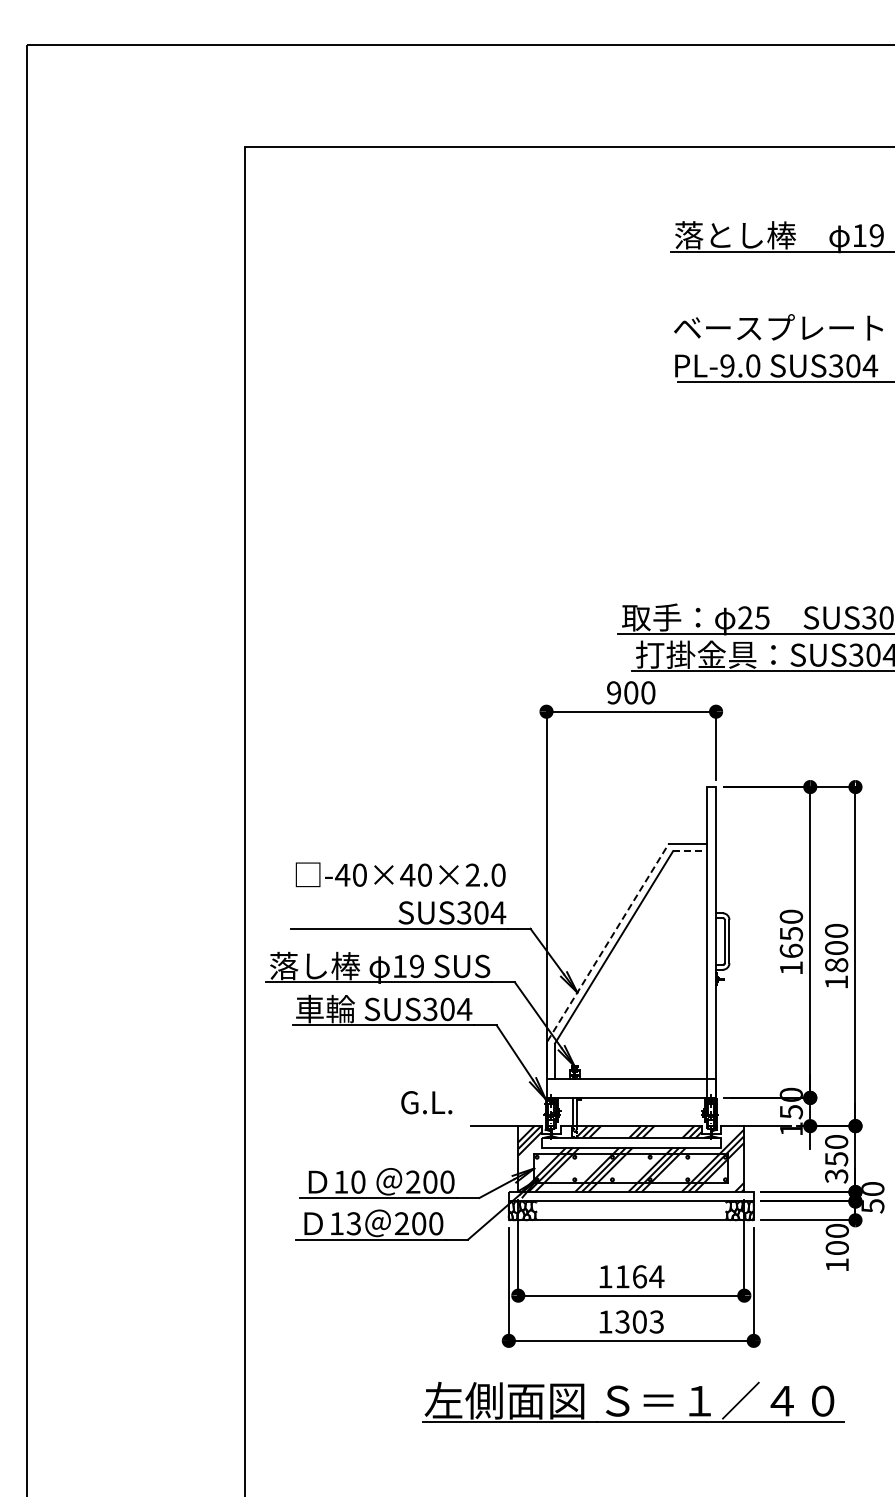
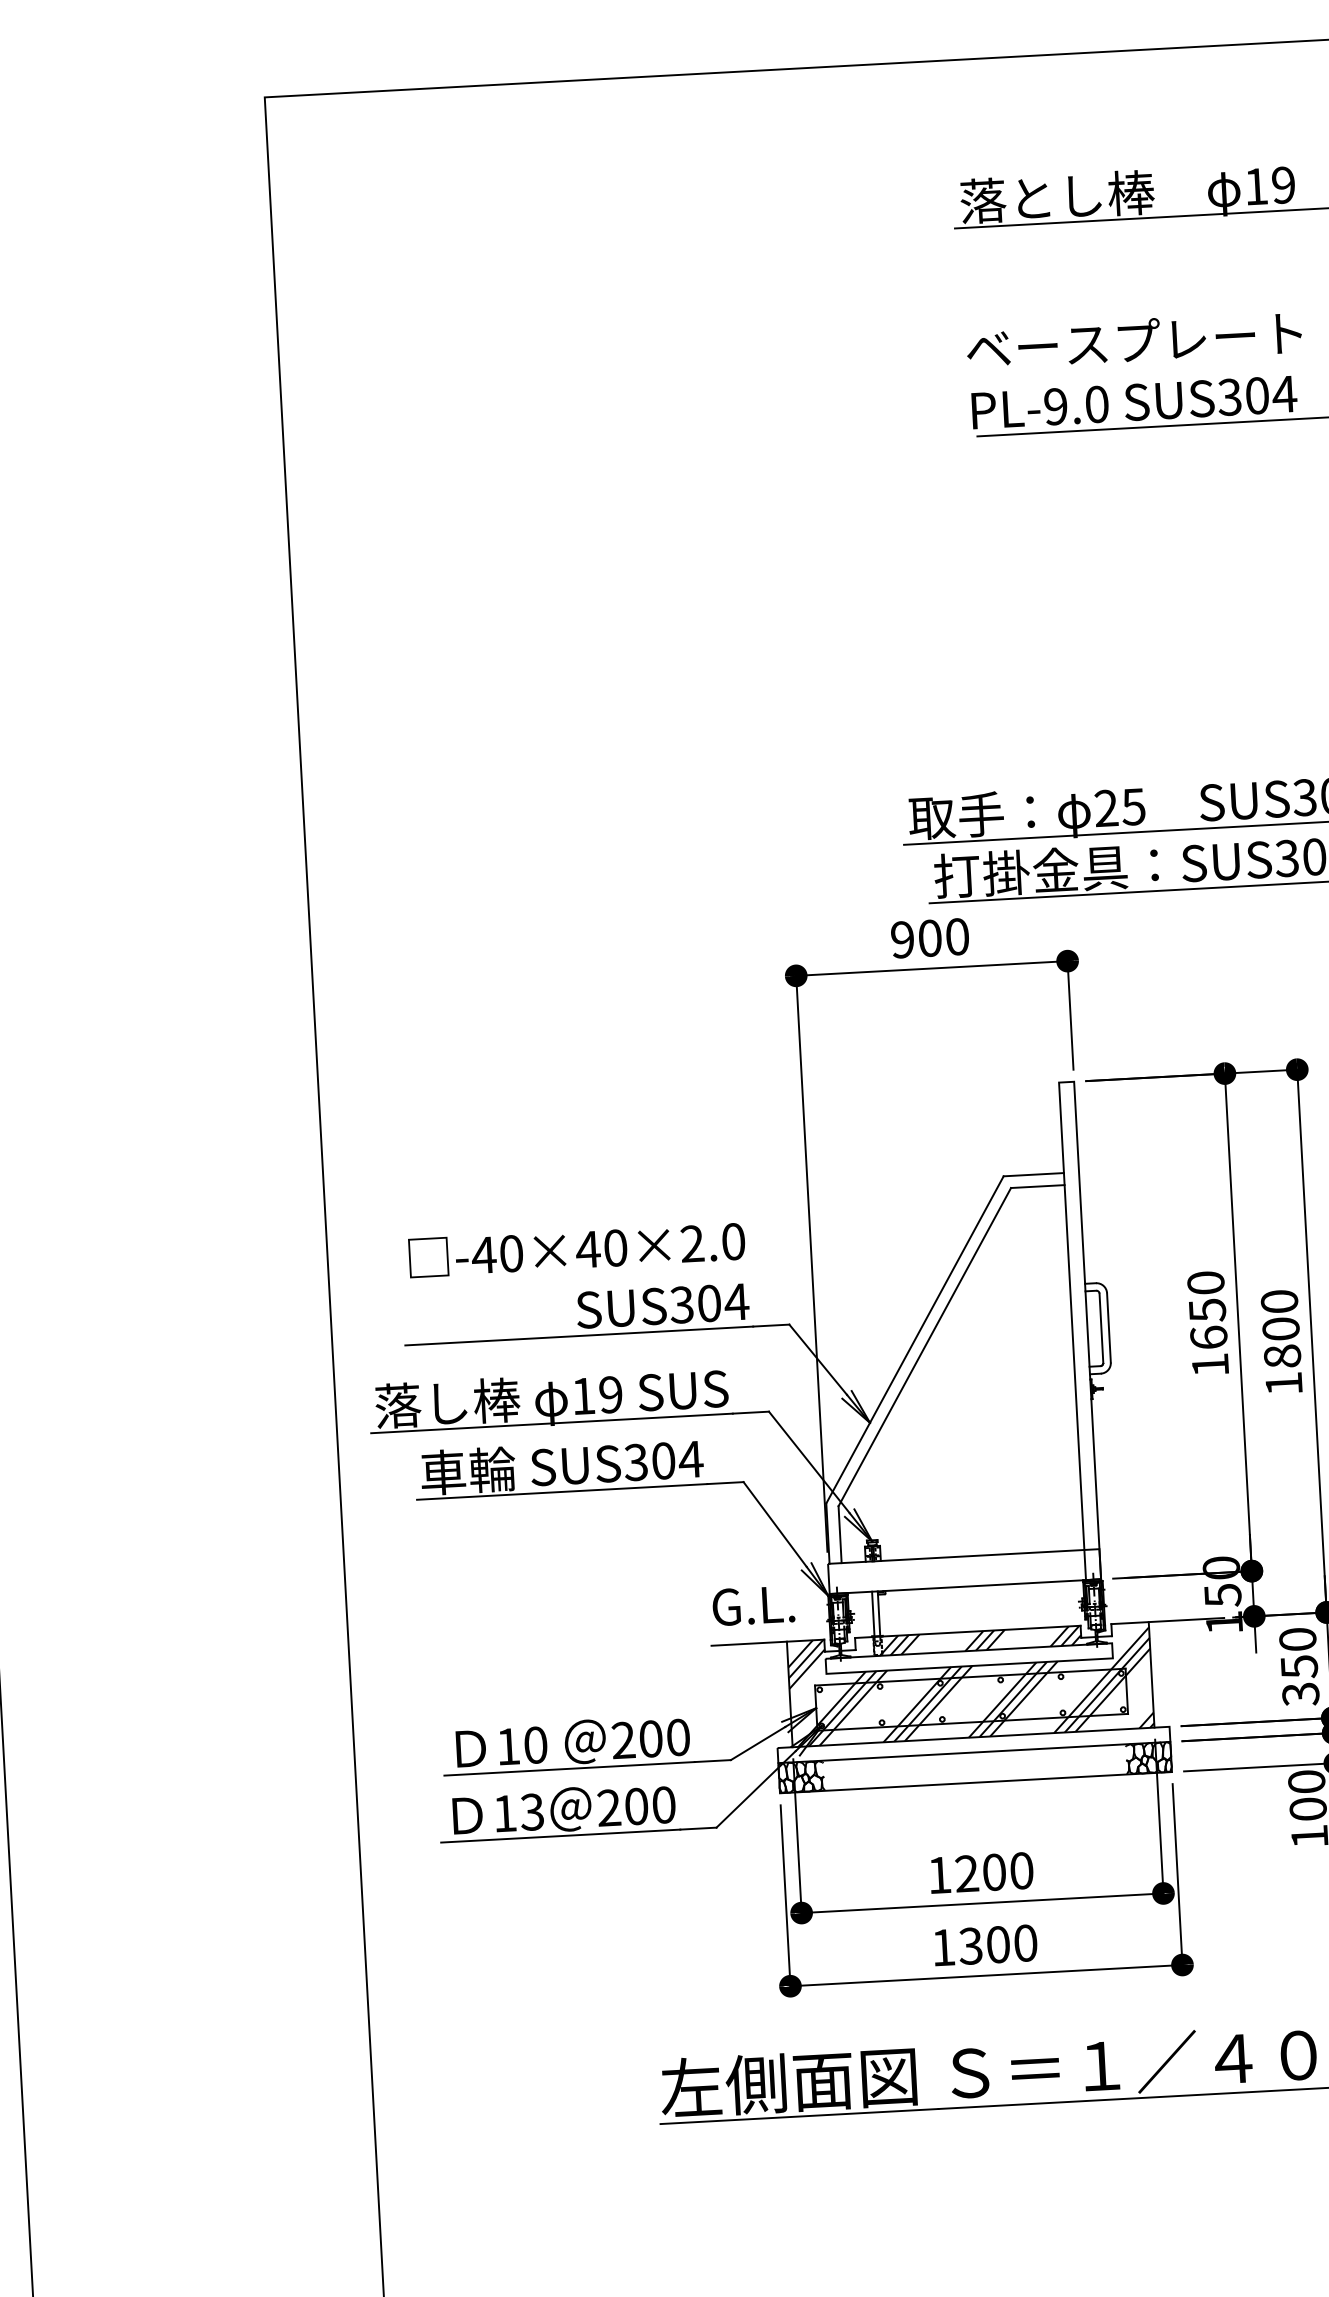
line: (689, 851) -> (1037, 1187), dashed -> solid
line: (608, 942) -> (915, 1339), dashed -> solid
text: (426, 1102) -> (753, 1605), moved
text: (639, 1276) -> (994, 1871), 1164 -> 1200
text: (656, 1321) -> (1025, 1942), 1303 -> 1300

